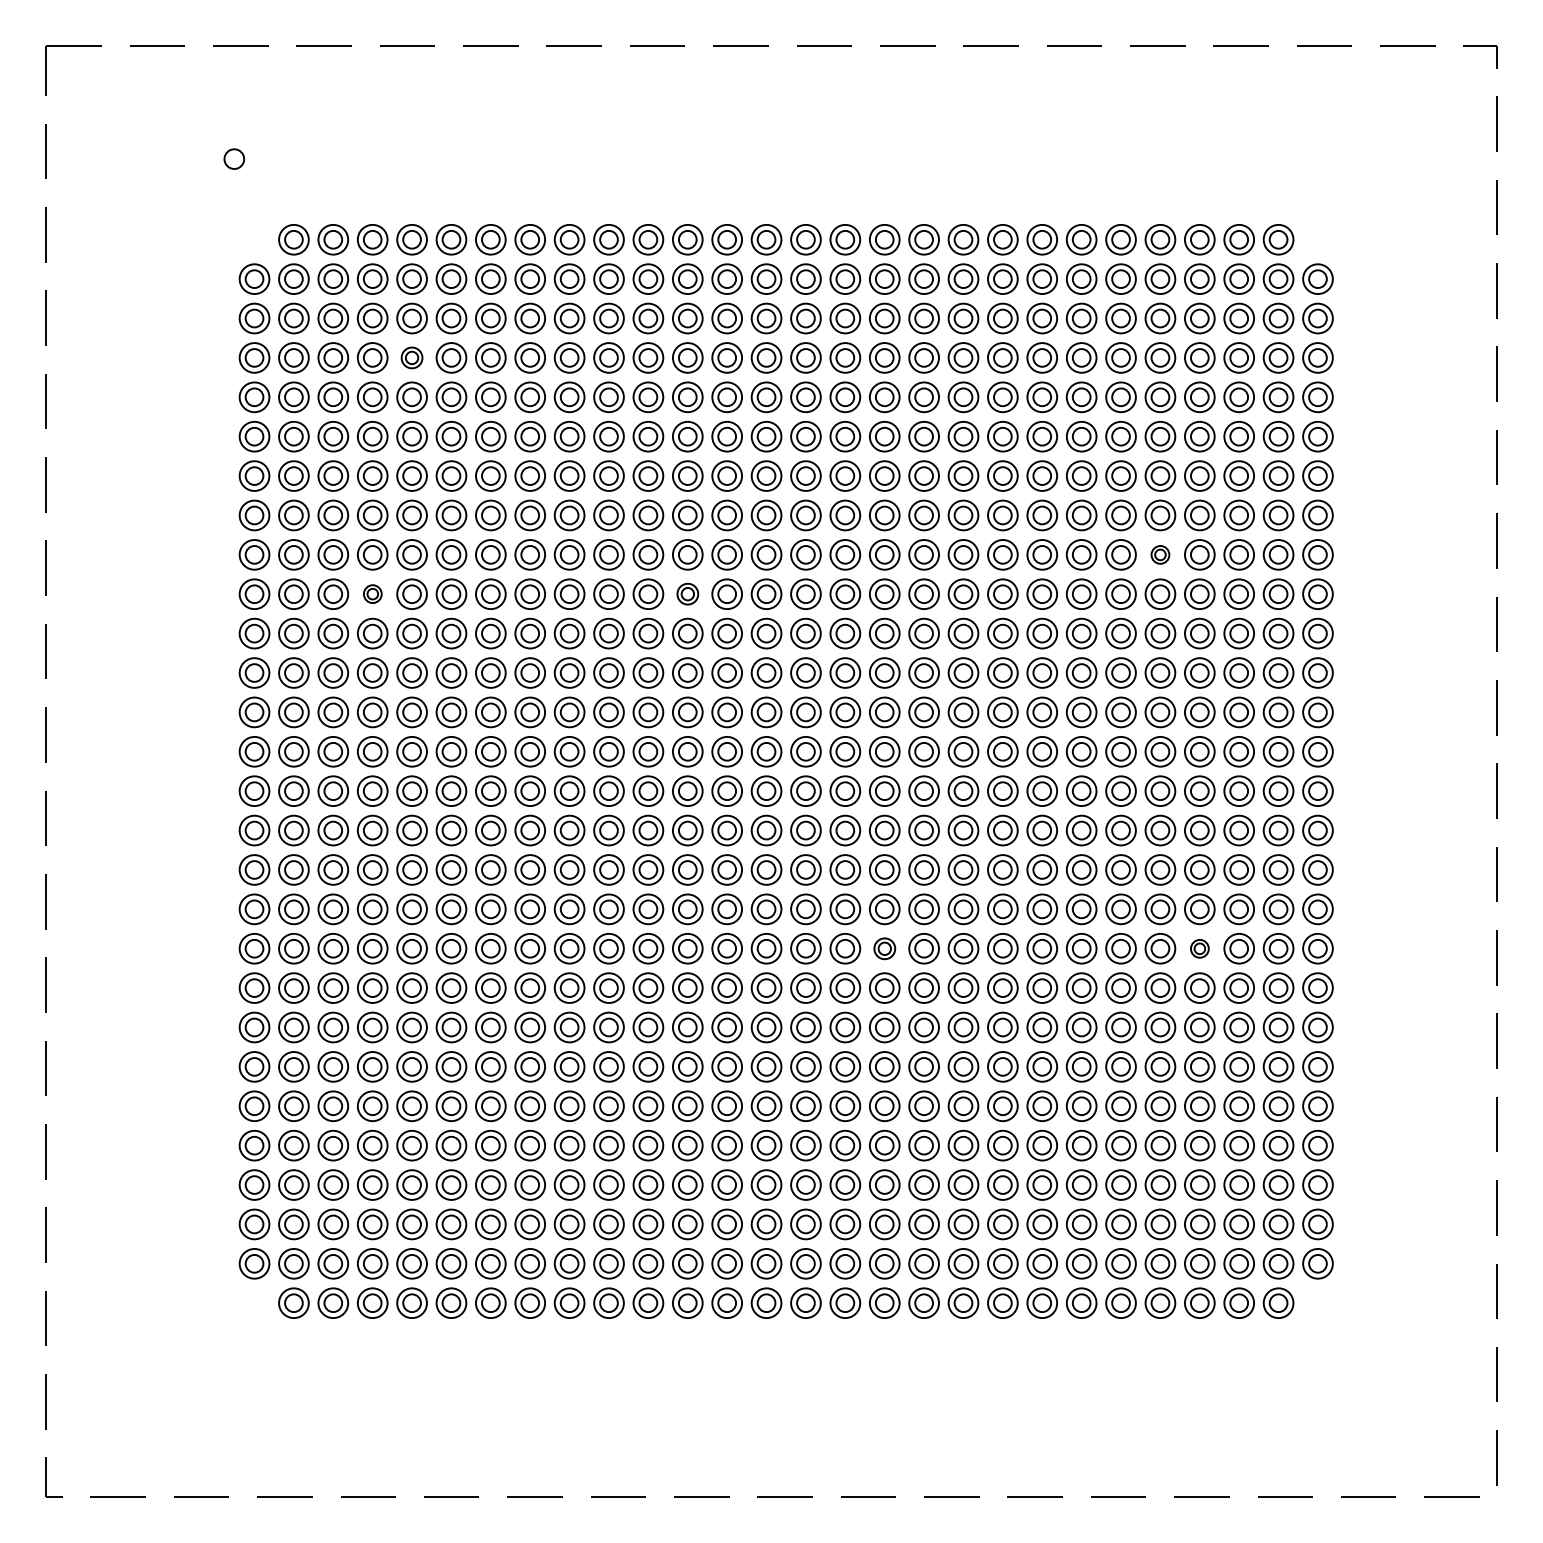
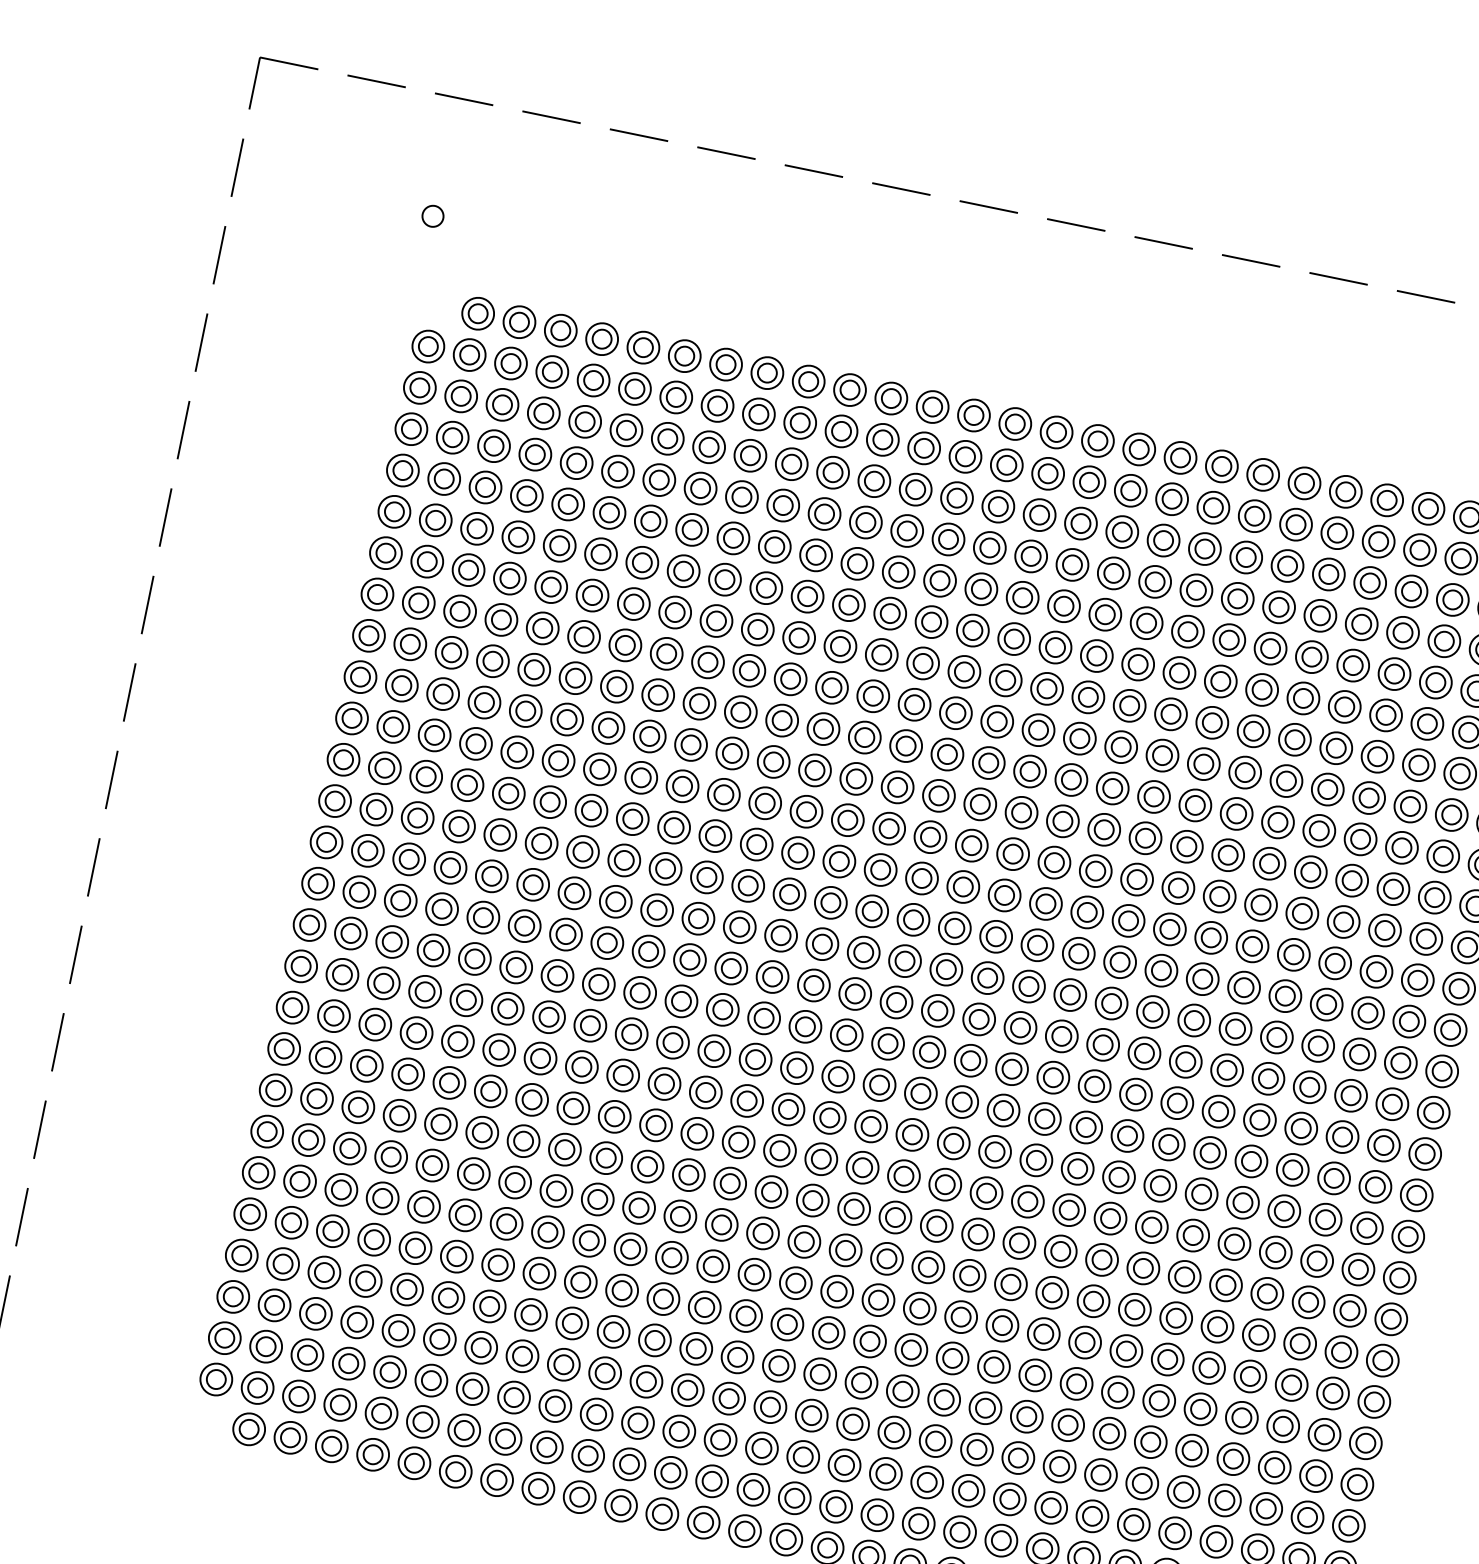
part: (411, 357) -> (576, 462), size x1.43
part: (1160, 554) -> (1319, 830), size x1.67
part: (372, 593) -> (484, 701), size x1.67
part: (687, 593) -> (814, 769), size x1.43
part: (884, 948) -> (945, 1184), size x1.43
part: (1199, 948) -> (1275, 1252), size x1.67

